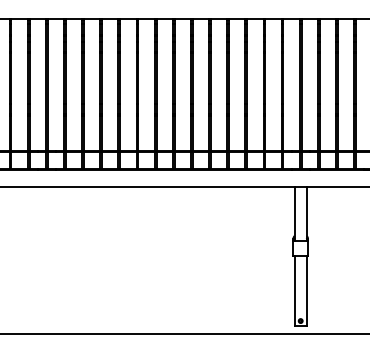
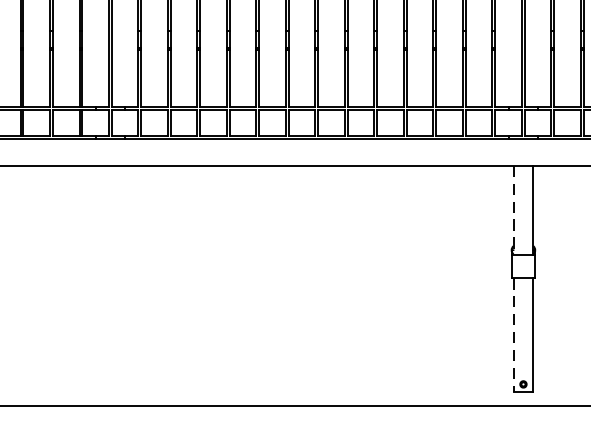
line: (294, 214) -> (513, 211), solid -> dashed
line: (294, 290) -> (513, 334), solid -> dashed

